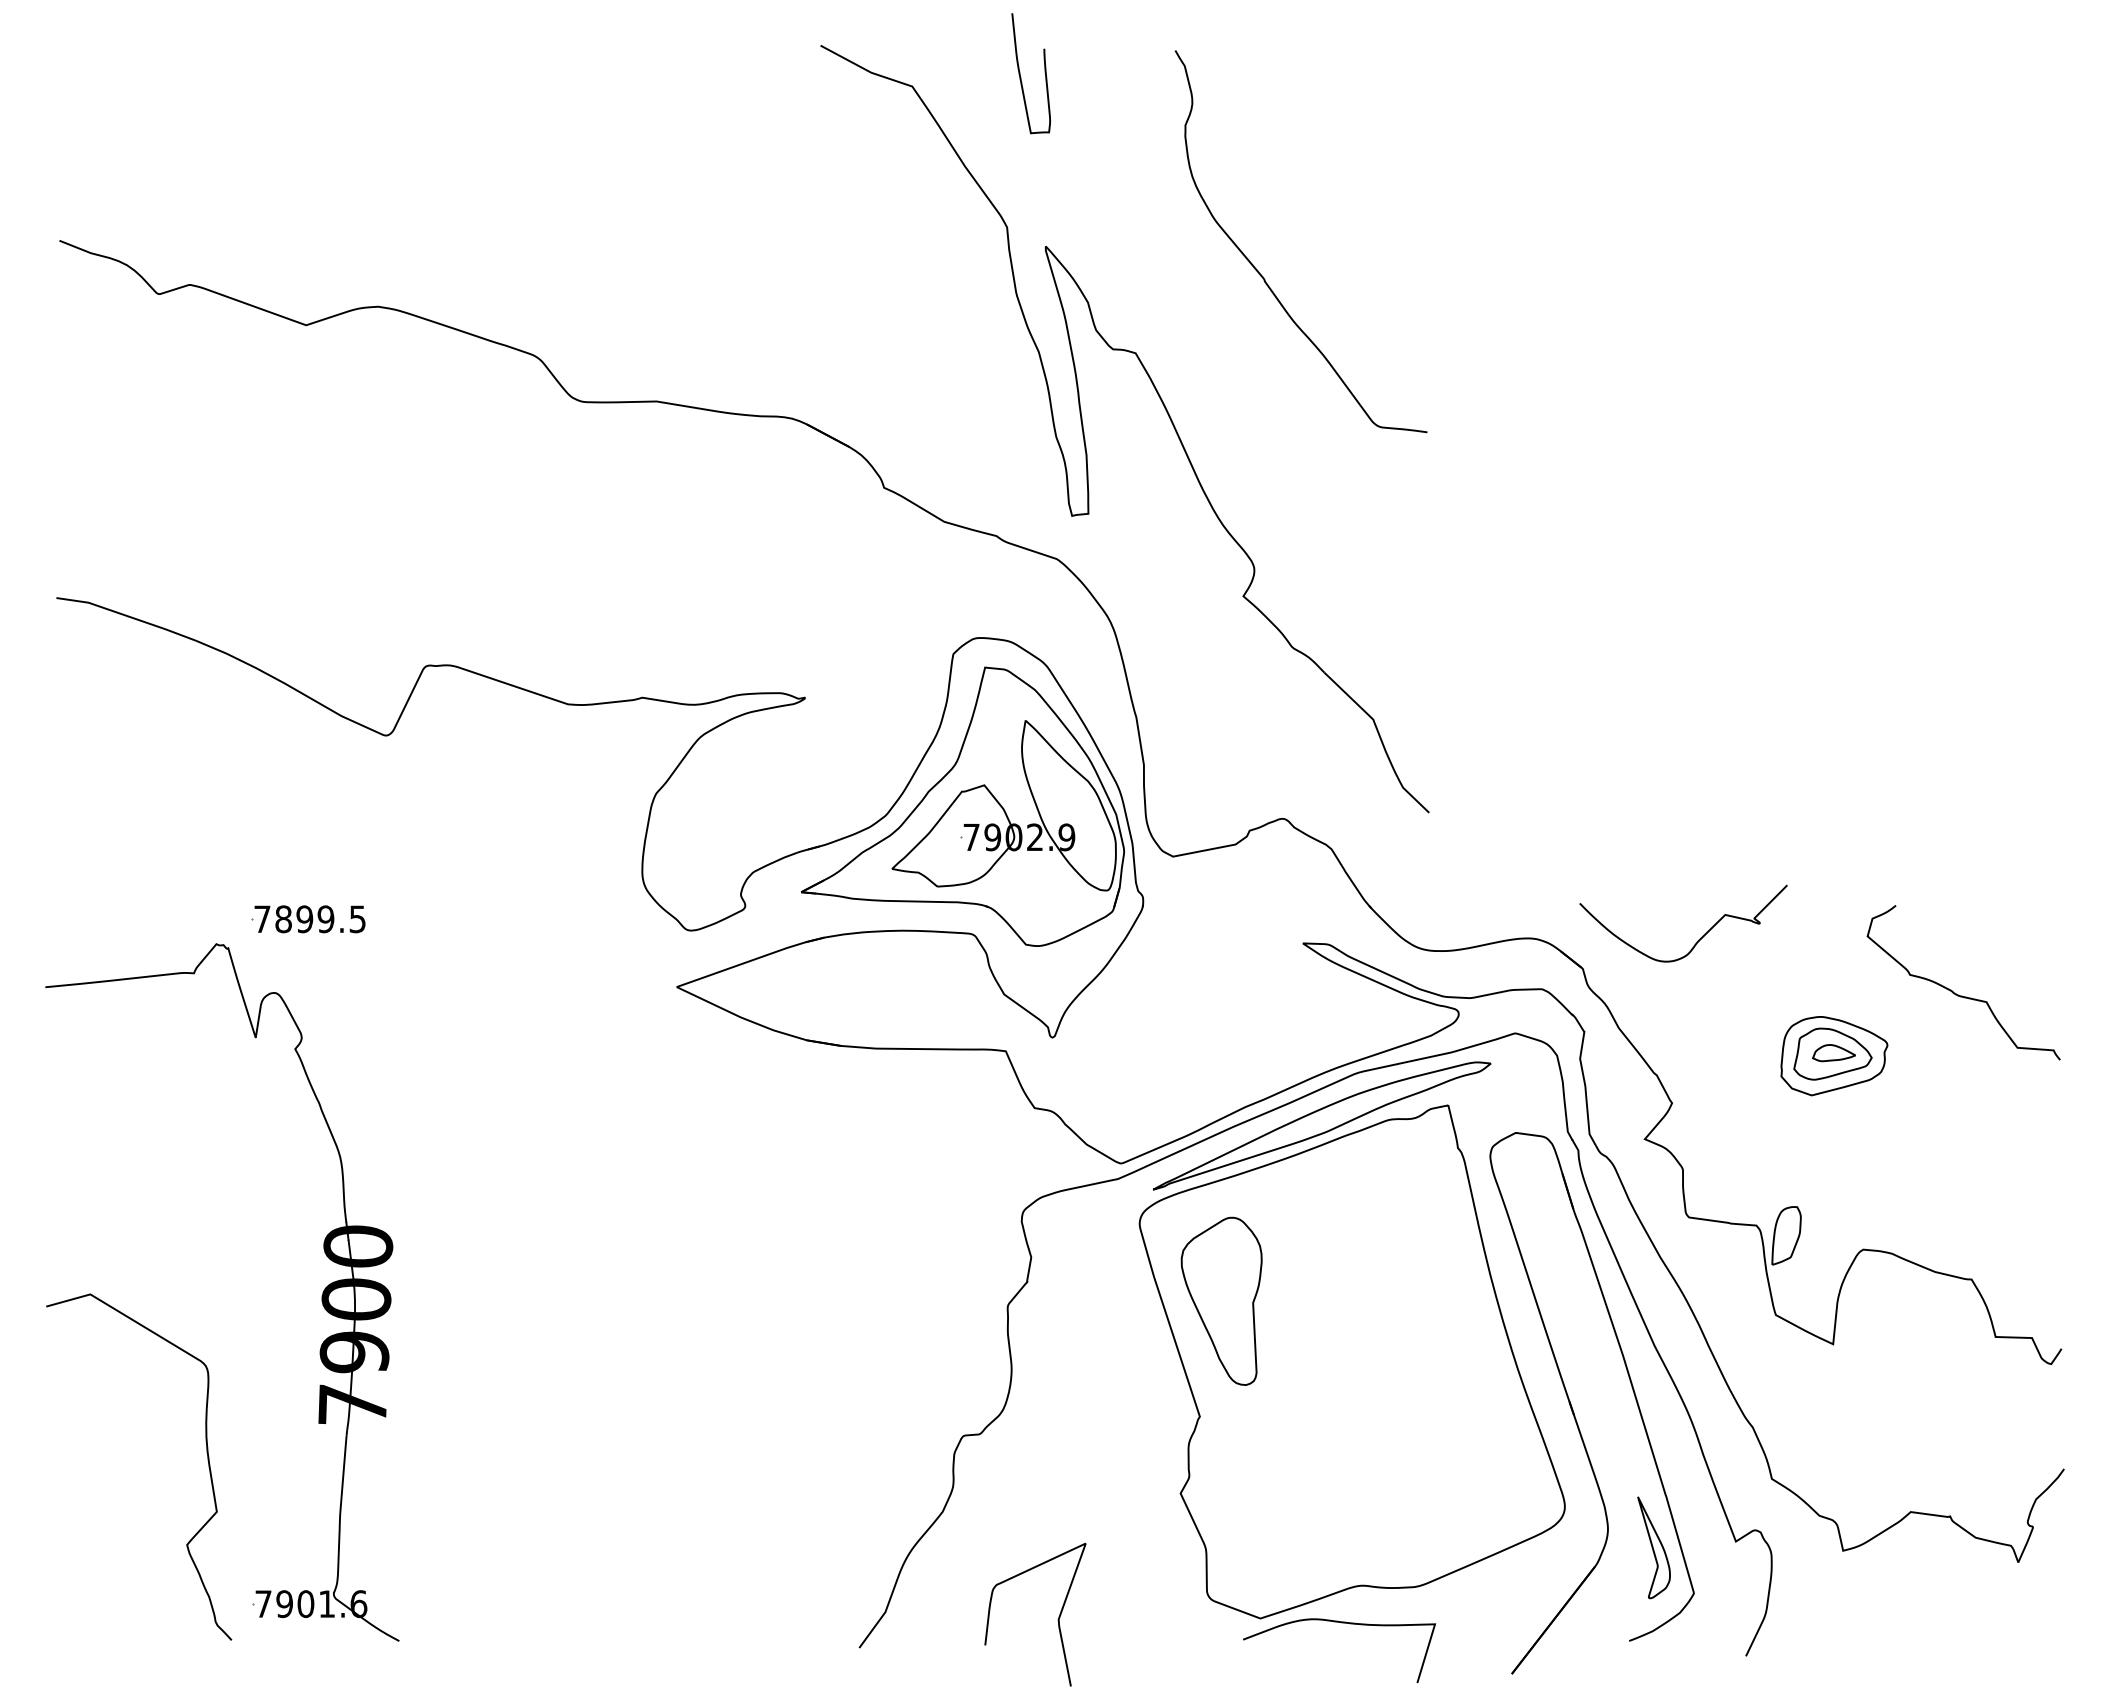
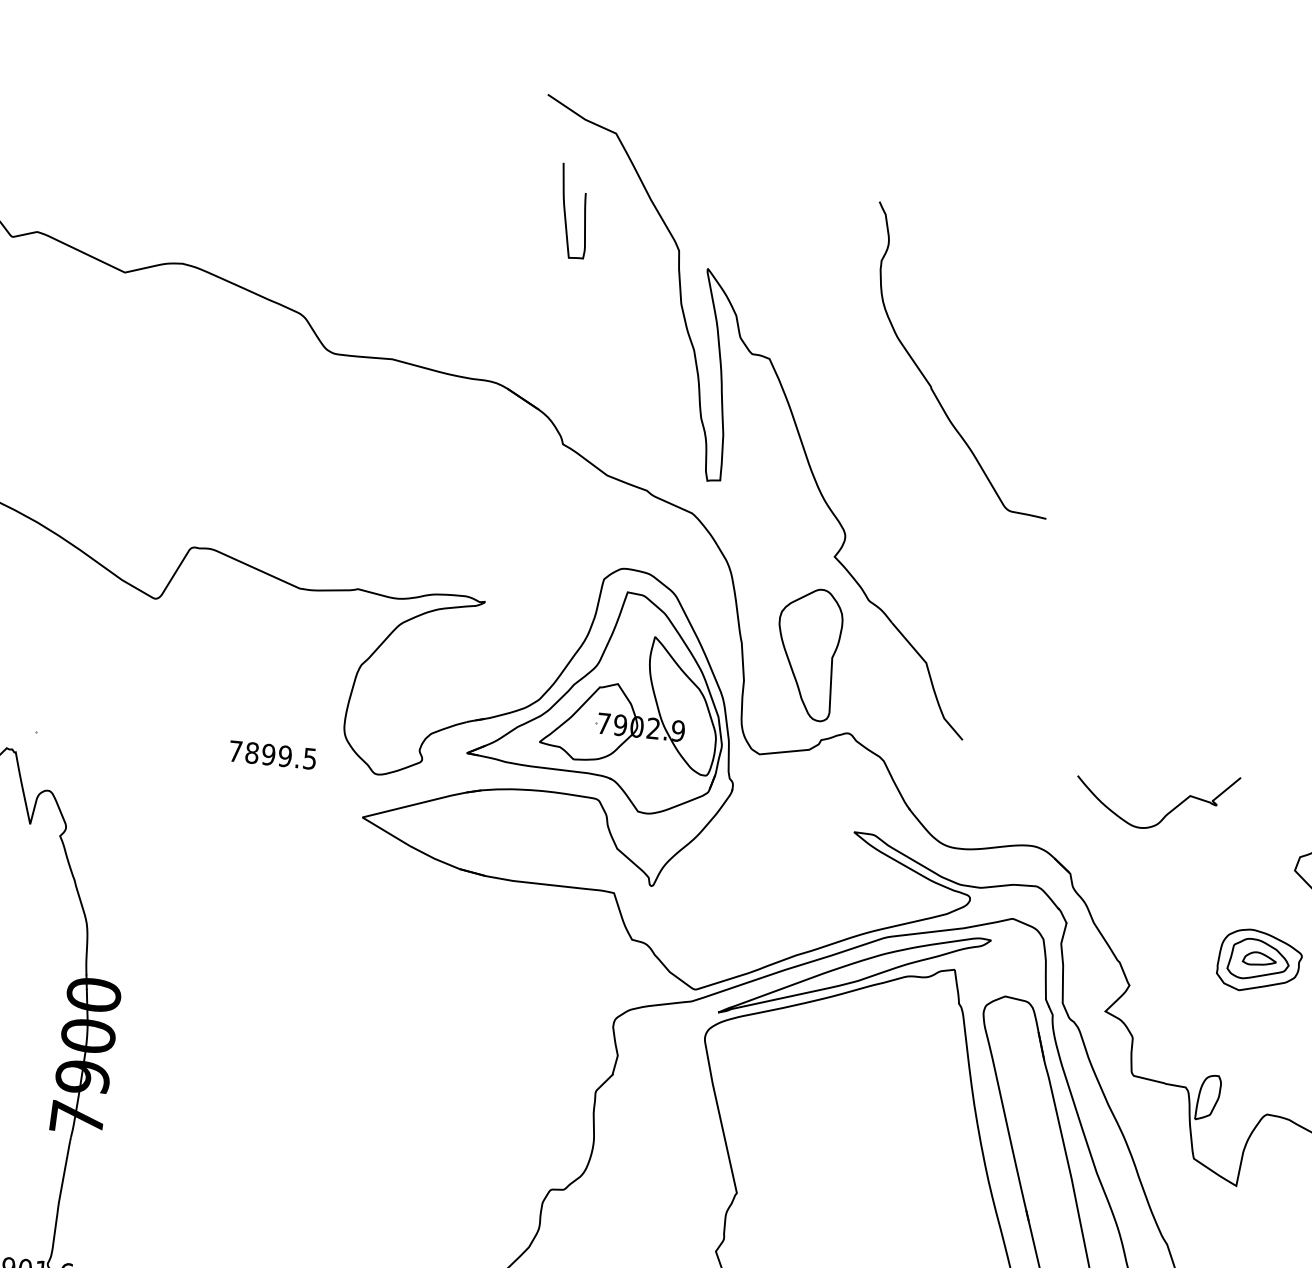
curve: (1021, 77) -> (565, 213), moved
curve: (1259, 271) -> (927, 380), moved
text: (309, 919) -> (272, 755), moved
curve: (1699, 938) -> (1168, 812), moved
part: (1221, 1300) -> (807, 653), moved

